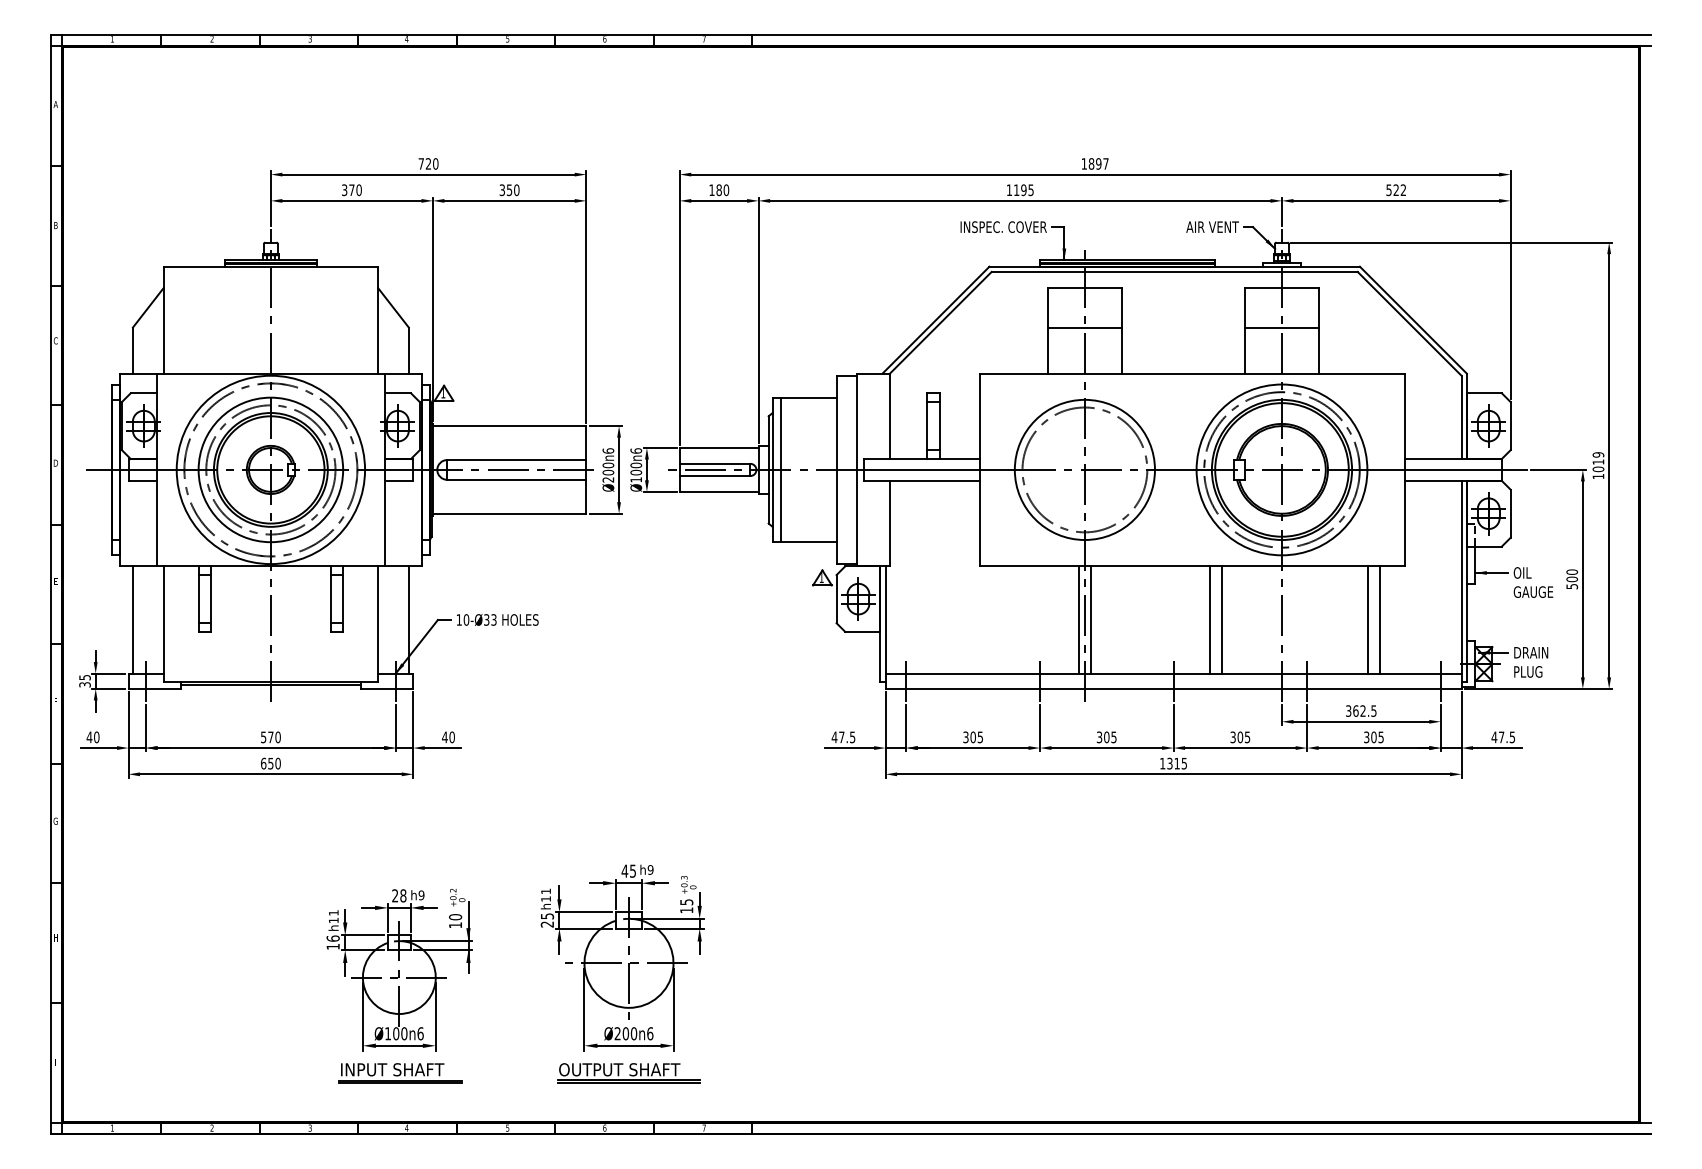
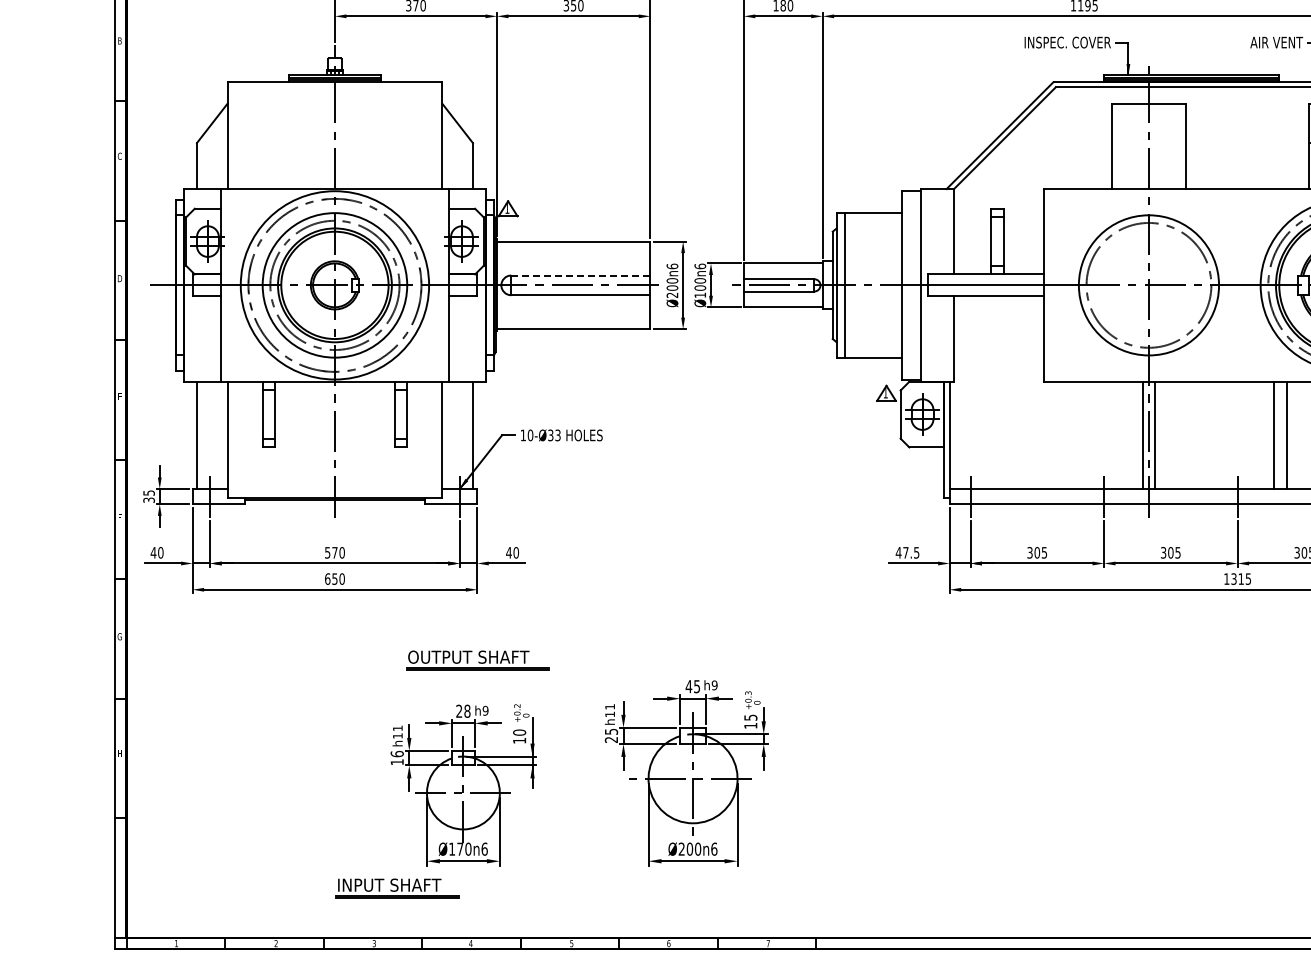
line: (1084, 327) -> (1148, 142), removed
line: (516, 460) -> (580, 275), solid -> dashed
text: (396, 1033) -> (460, 848), Ø100n6 -> Ø170n6
part: (400, 1073) -> (397, 888), moved
part: (628, 1073) -> (477, 660), moved

